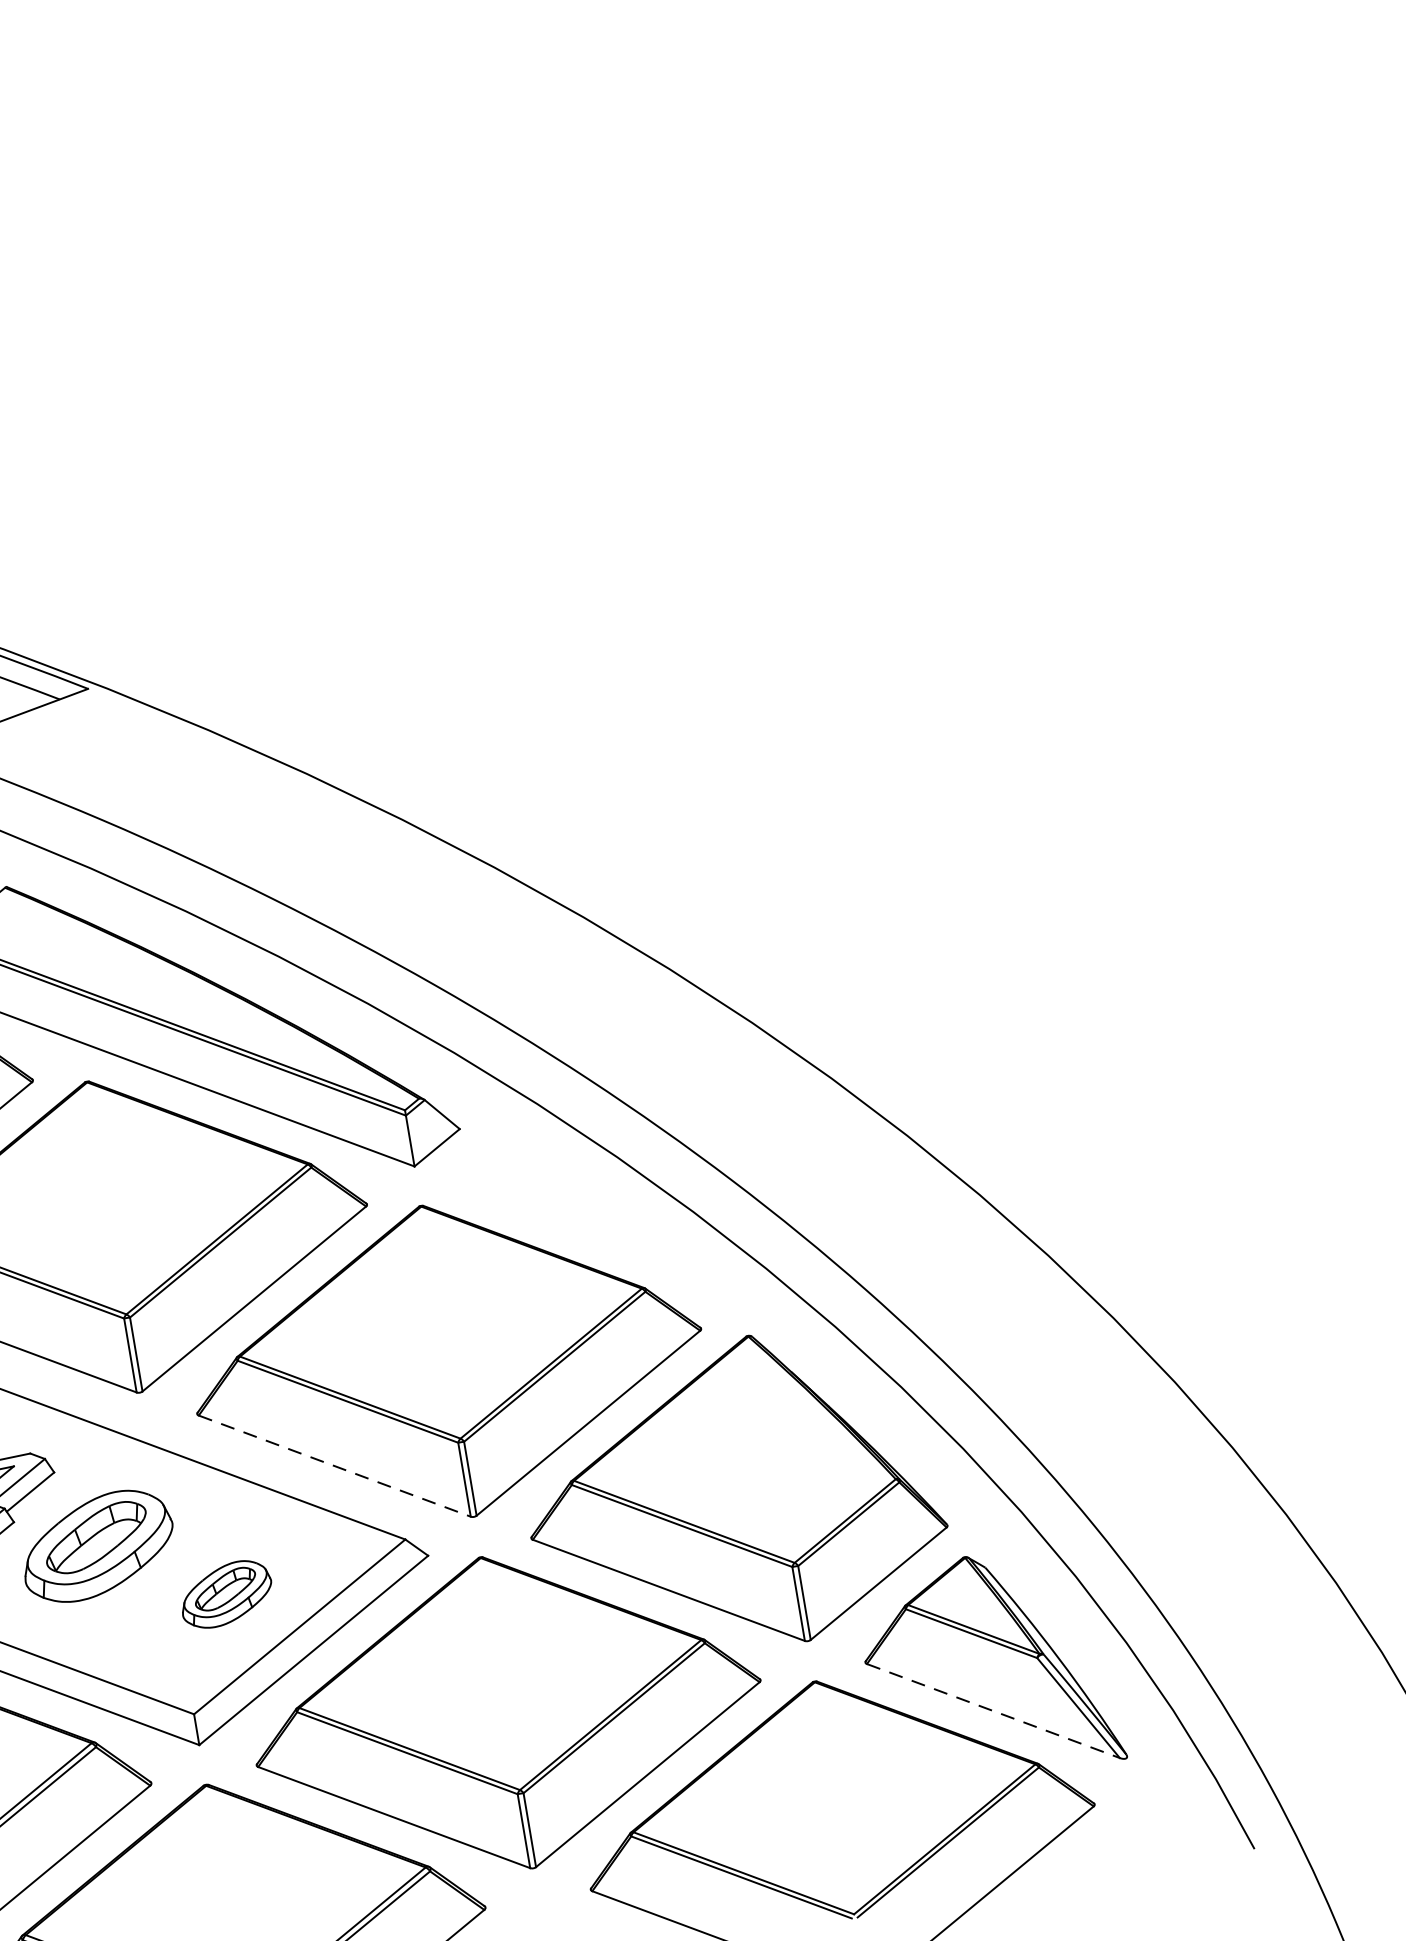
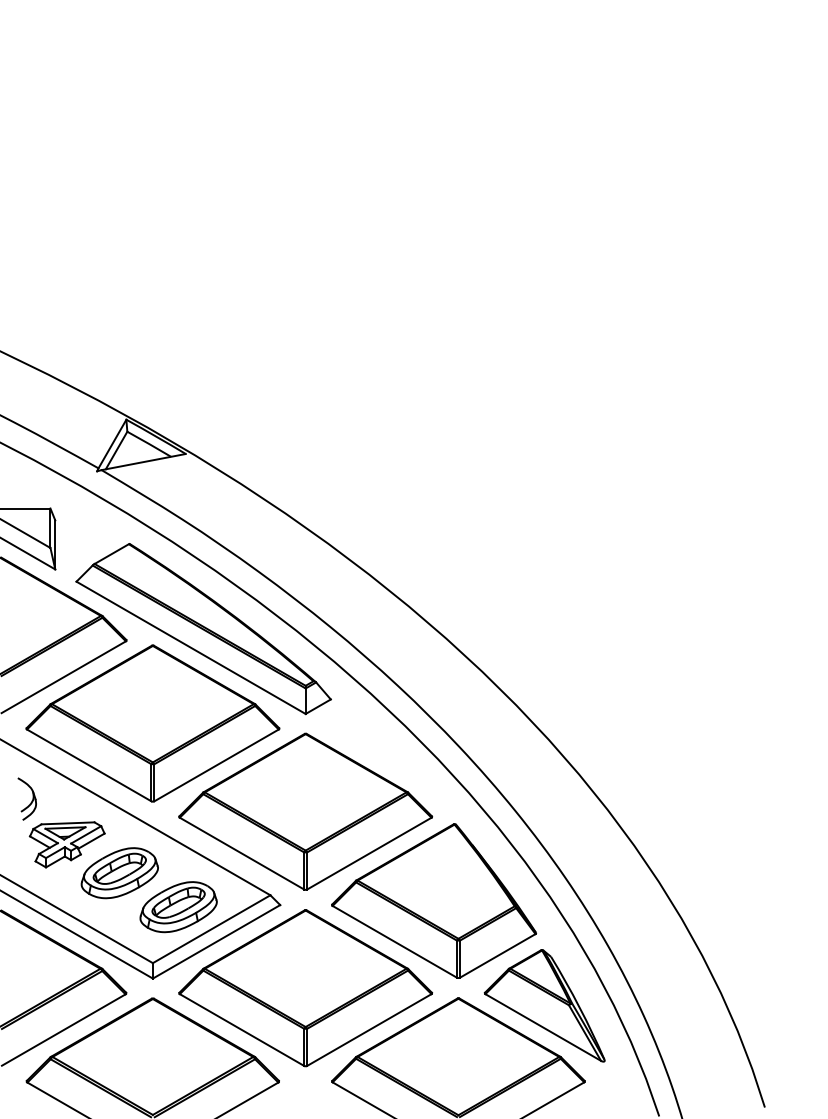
line: (335, 1465) -> (242, 853), dashed -> solid
part: (226, 1594) -> (178, 907), size x1.67
line: (993, 1710) -> (543, 1027), dashed -> solid

